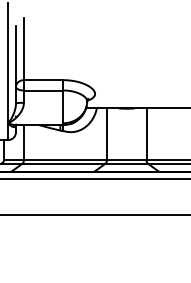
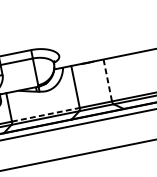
line: (146, 134) -> (107, 80), solid -> dashed
line: (65, 159) -> (45, 114), solid -> dashed

